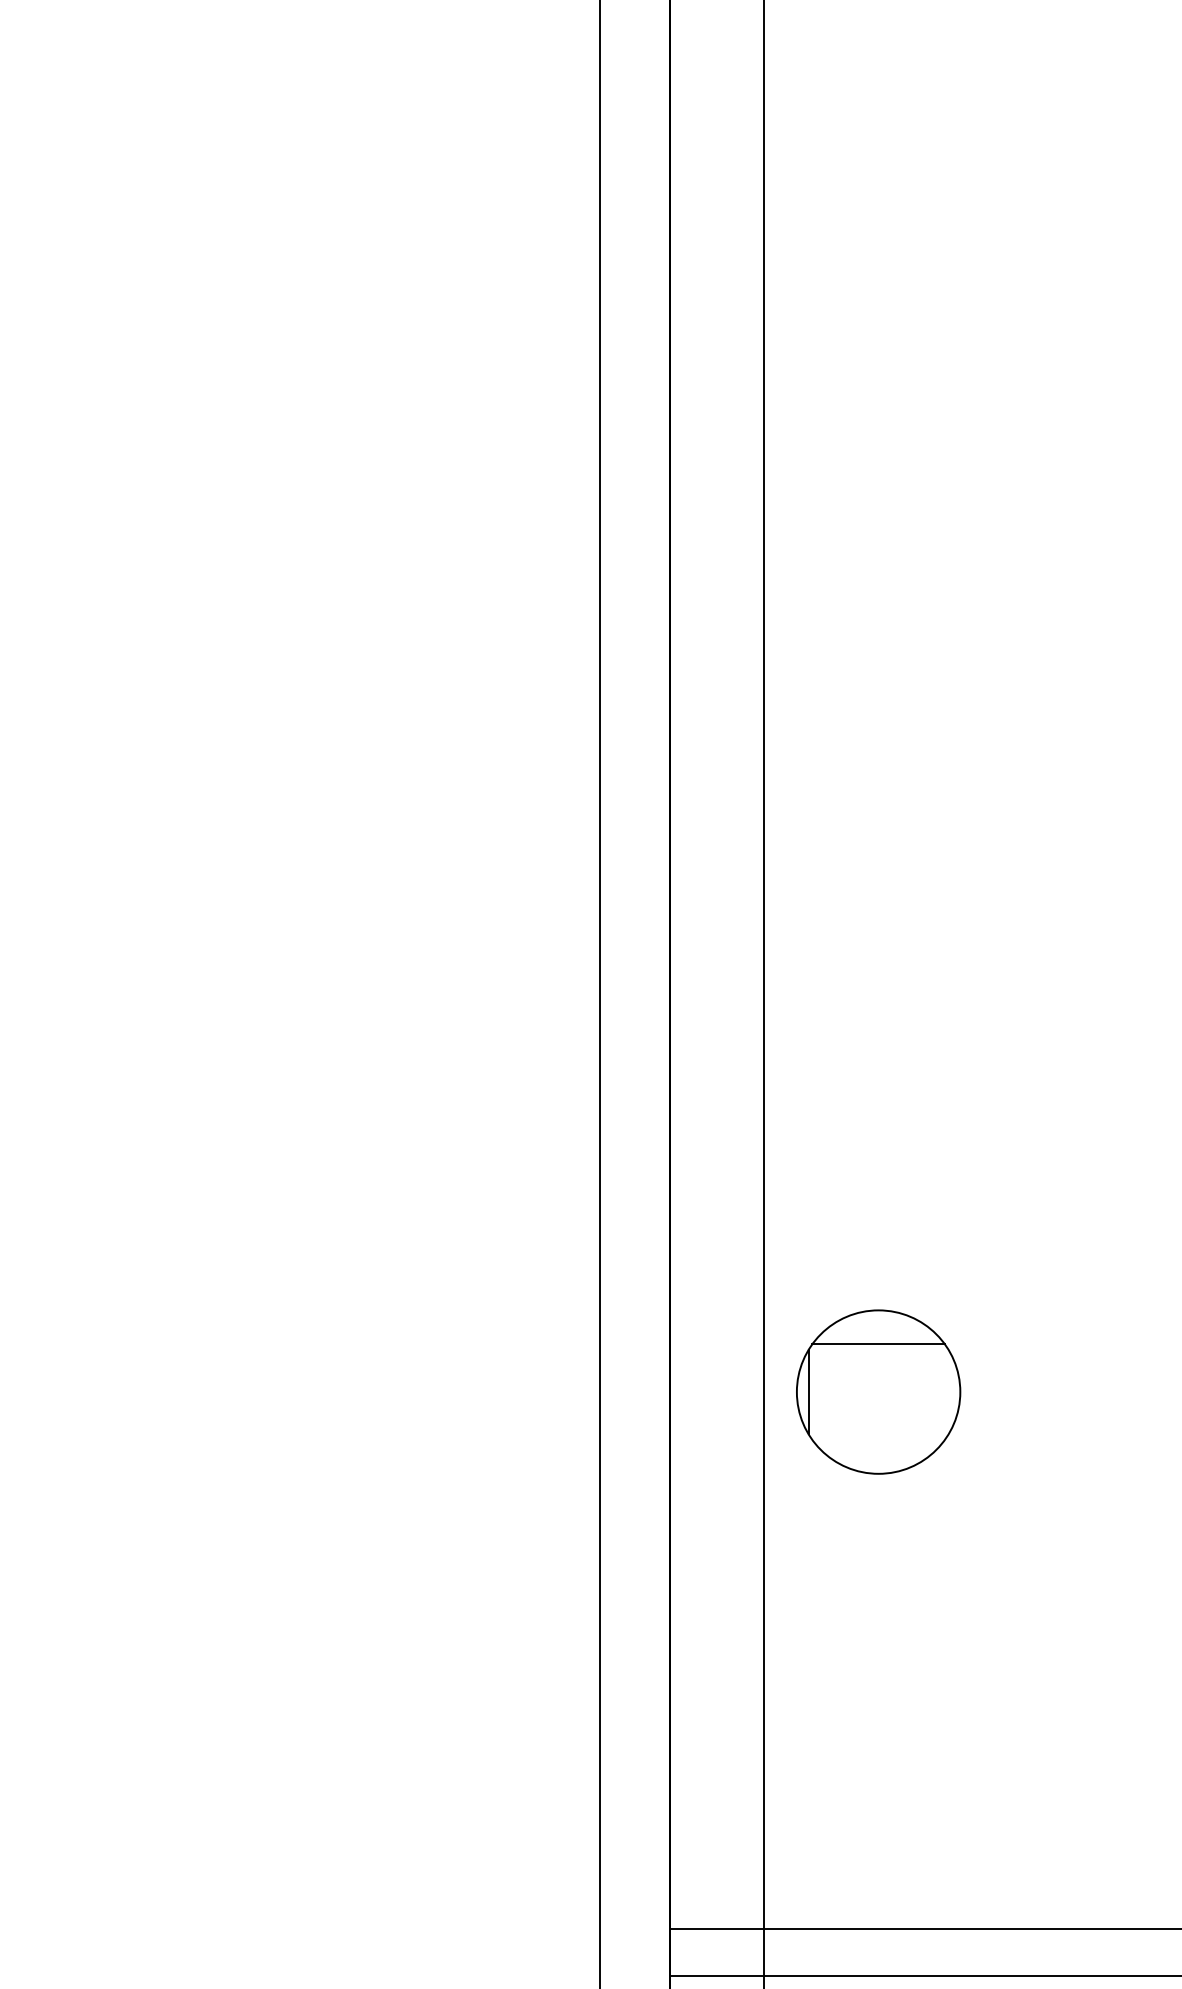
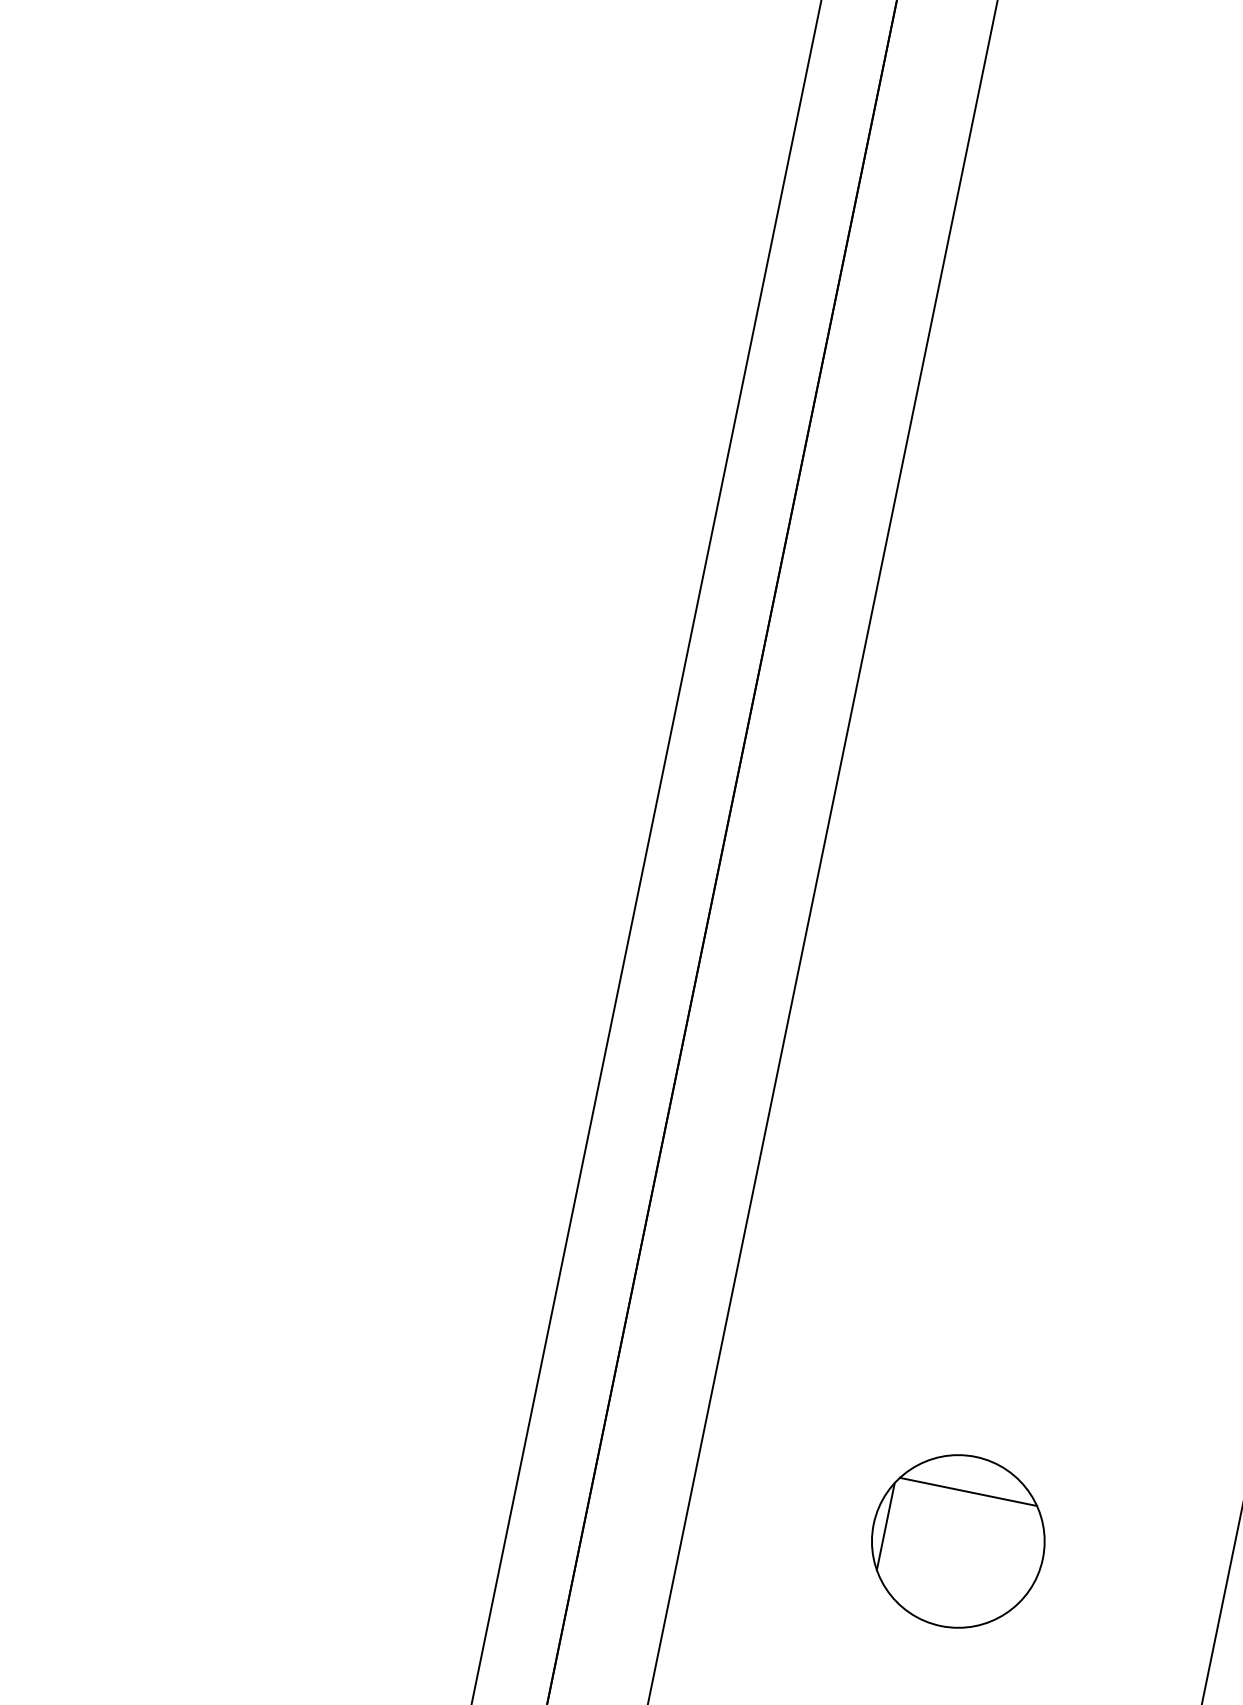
part: (878, 1391) -> (958, 1540), moved

